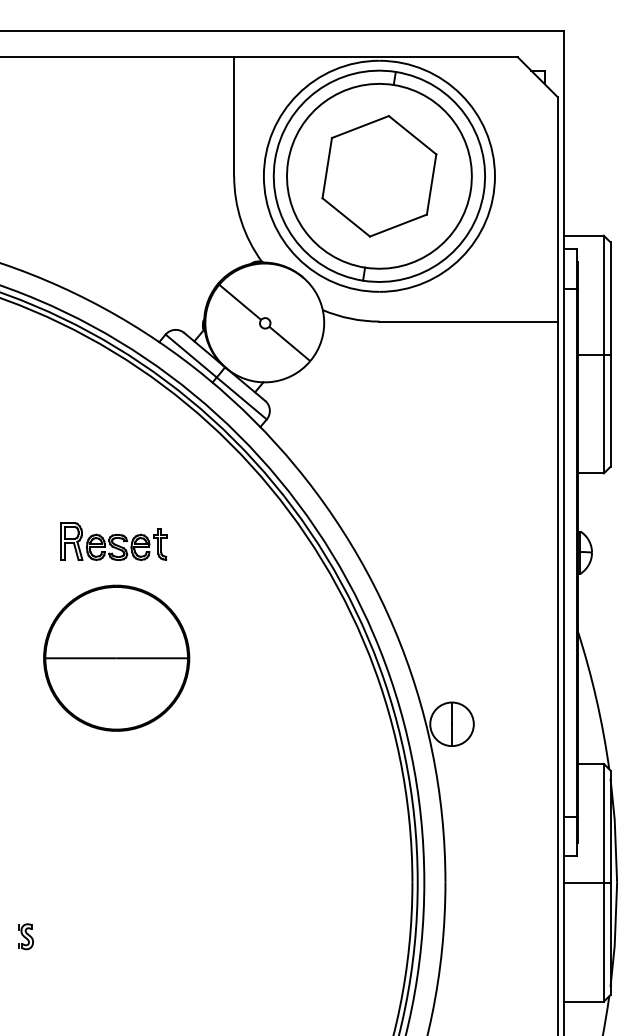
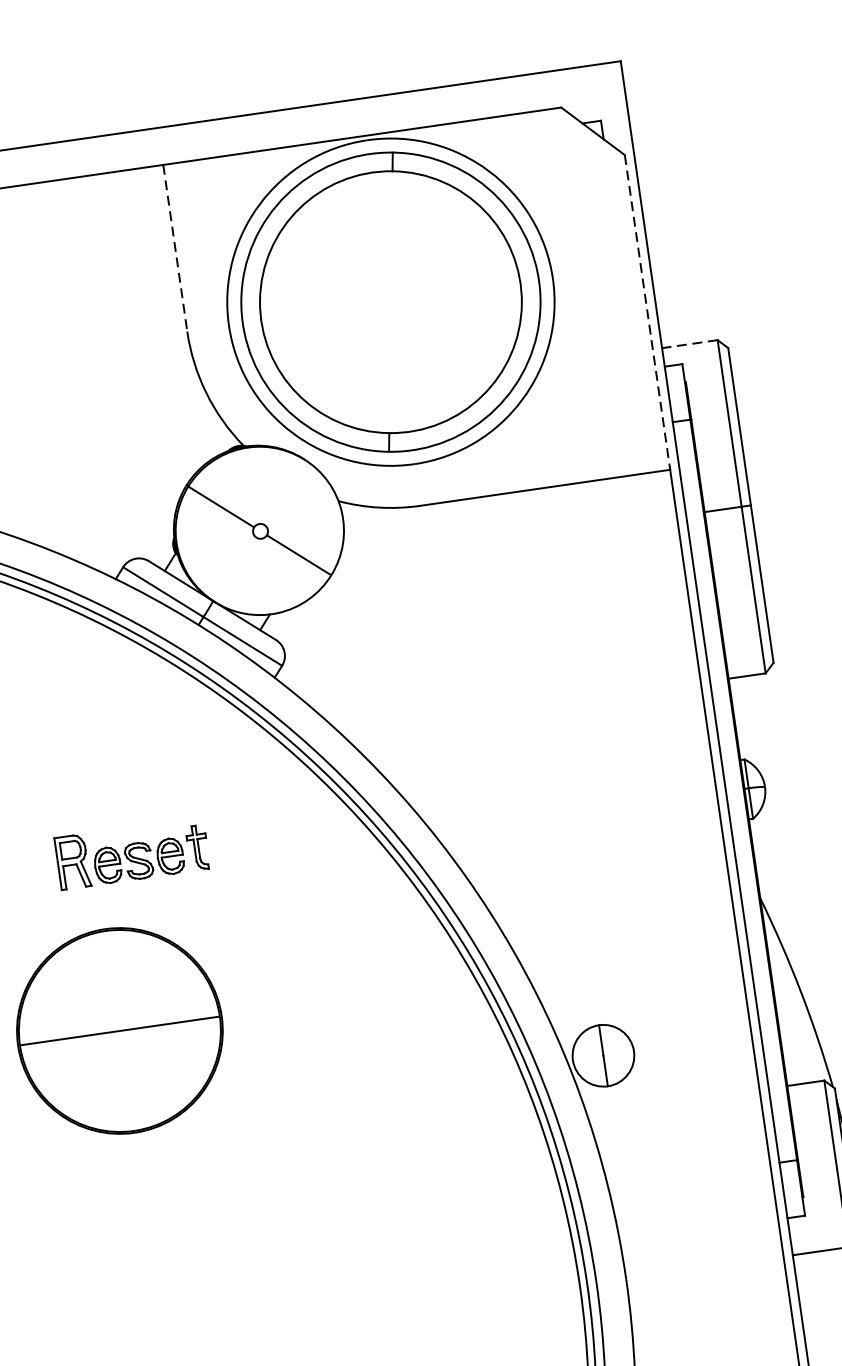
line: (234, 117) -> (175, 249), solid -> dashed
part: (379, 176) -> (391, 302), removed
line: (557, 209) -> (647, 312), solid -> dashed
line: (584, 235) -> (690, 343), solid -> dashed
part: (113, 541) -> (131, 853), moved

